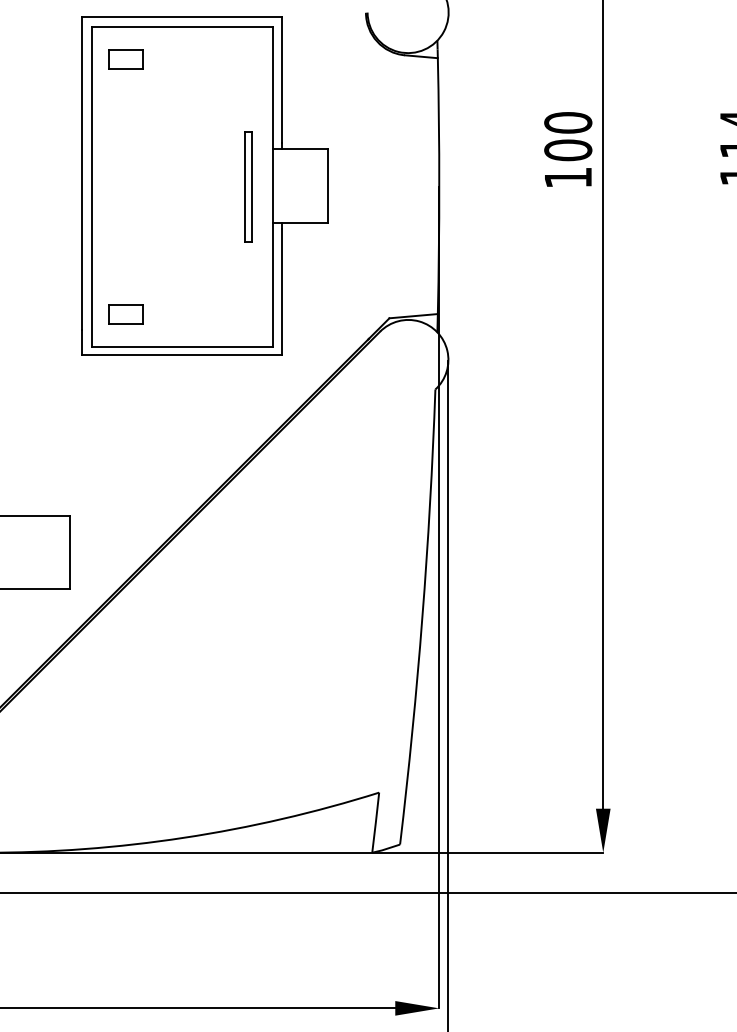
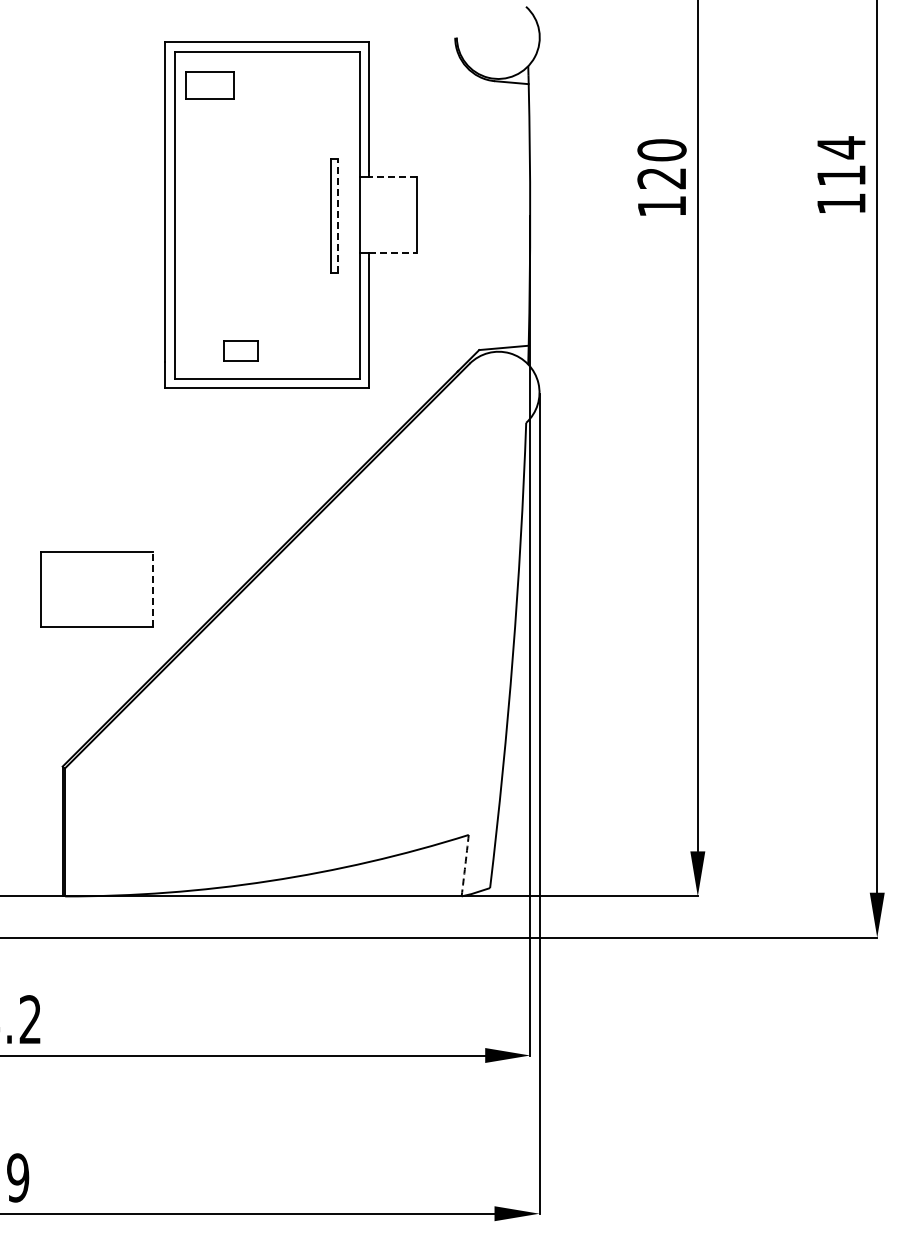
part: (125, 59) -> (209, 85), size x1.4
line: (304, 148) -> (392, 176), solid -> dashed
text: (567, 150) -> (661, 178), 100 -> 120
line: (251, 186) -> (338, 215), solid -> dashed
line: (304, 223) -> (392, 253), solid -> dashed
part: (125, 313) -> (240, 350), moved
line: (69, 552) -> (152, 589), solid -> dashed
arc: (376, 822) -> (465, 865), solid -> dashed

